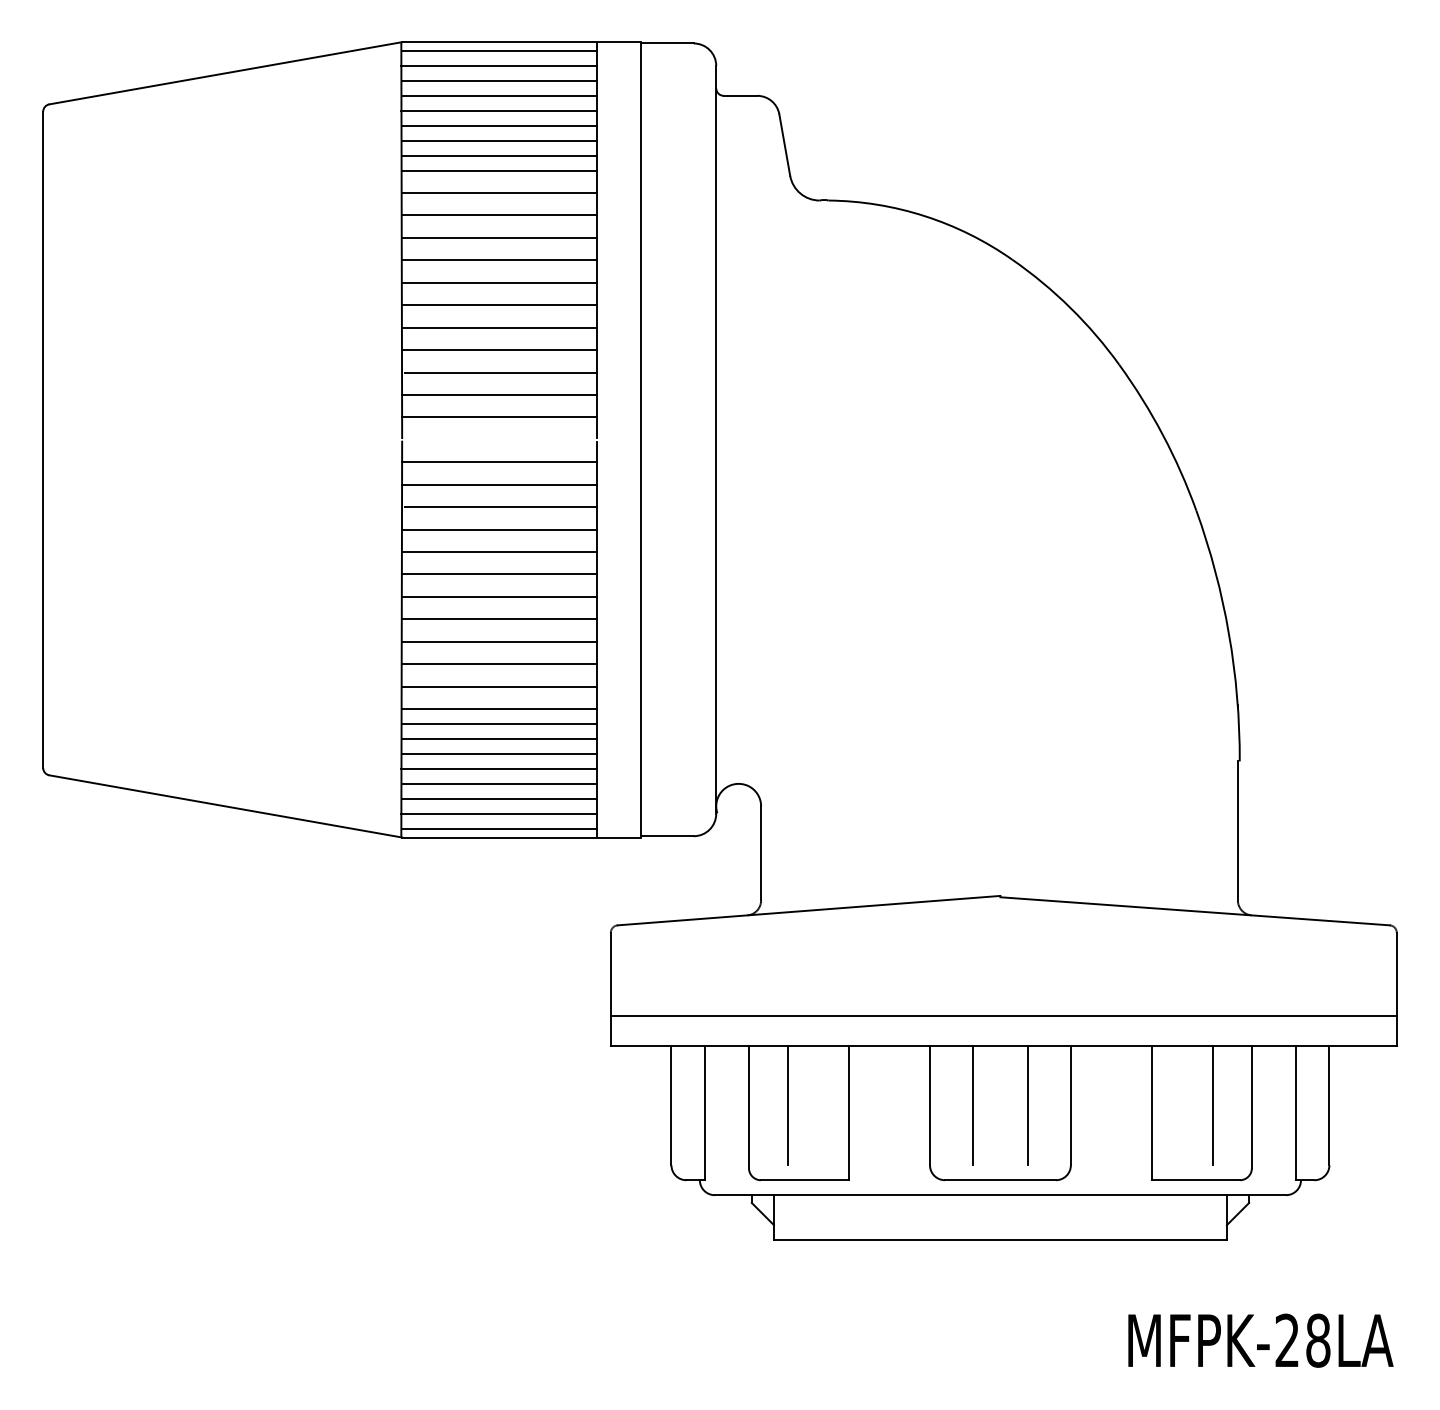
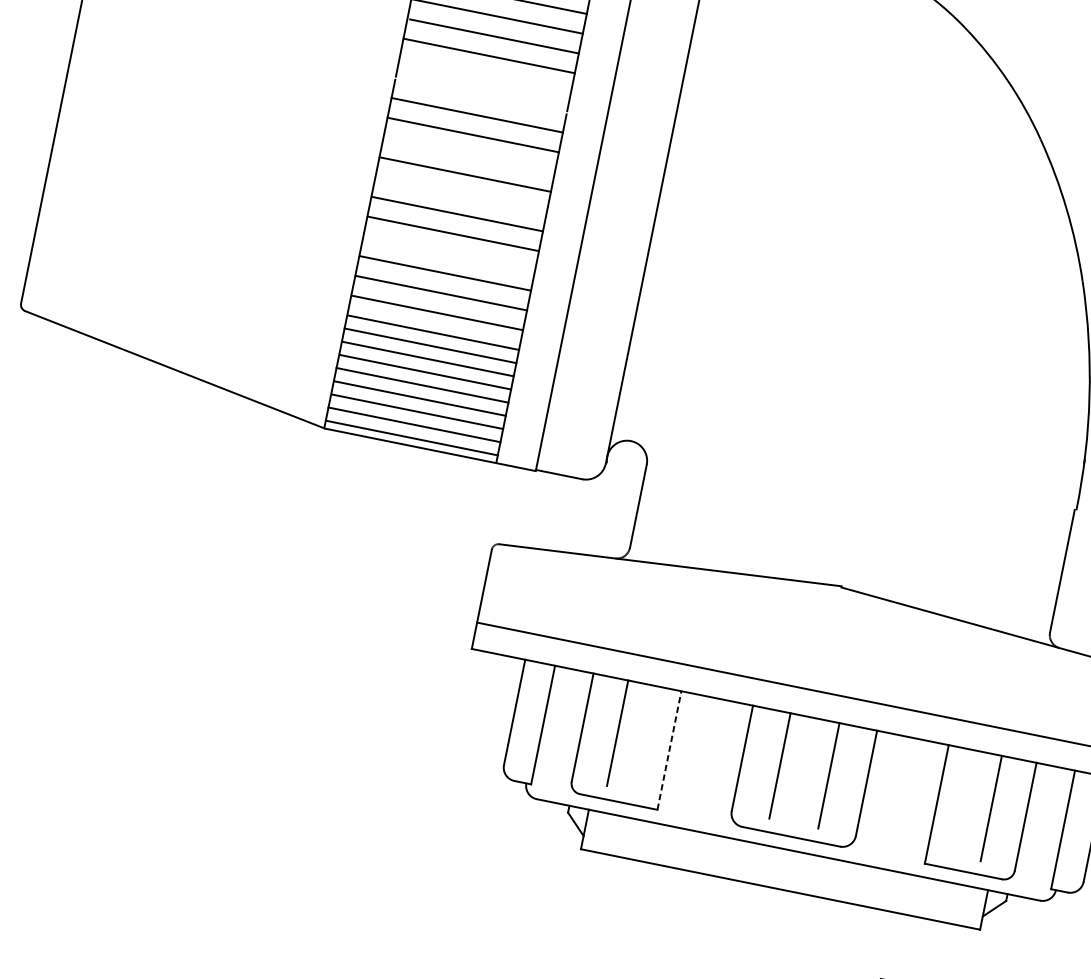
line: (499, 417) -> (485, 75), removed
line: (500, 507) -> (470, 155), removed
line: (499, 552) -> (461, 194), removed
line: (498, 619) -> (448, 253), removed
line: (848, 1112) -> (669, 750), solid -> dashed

